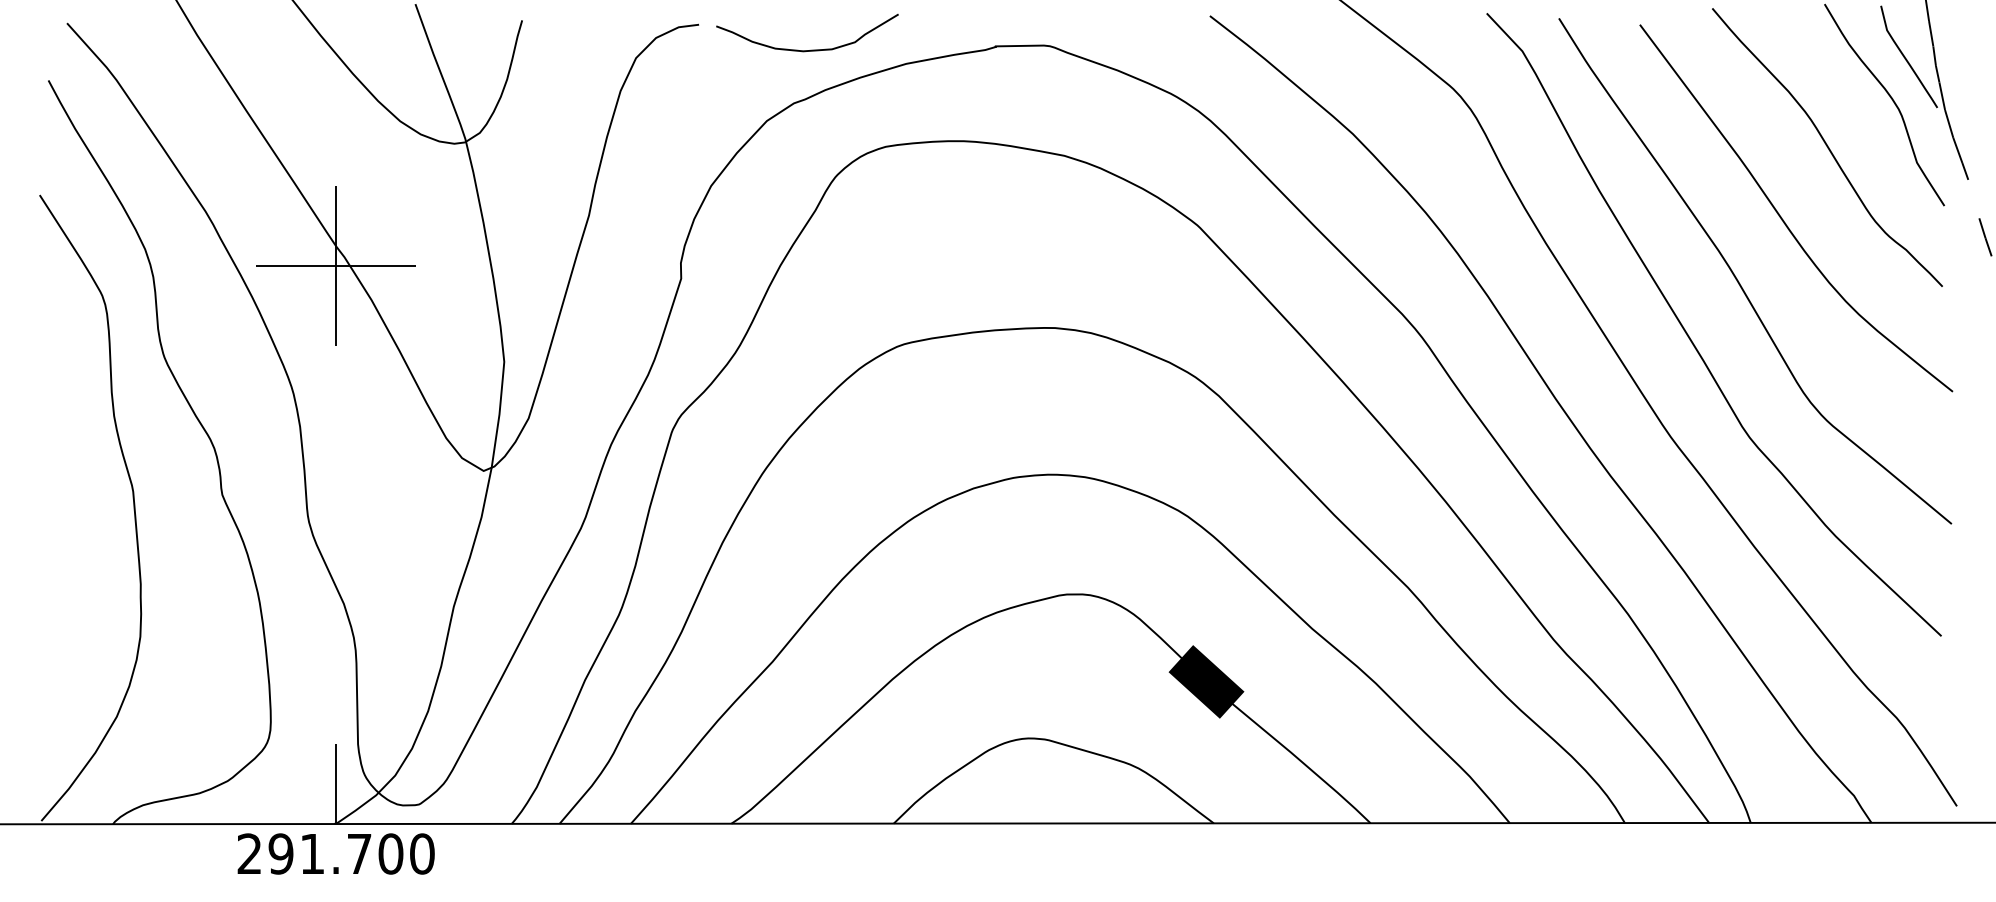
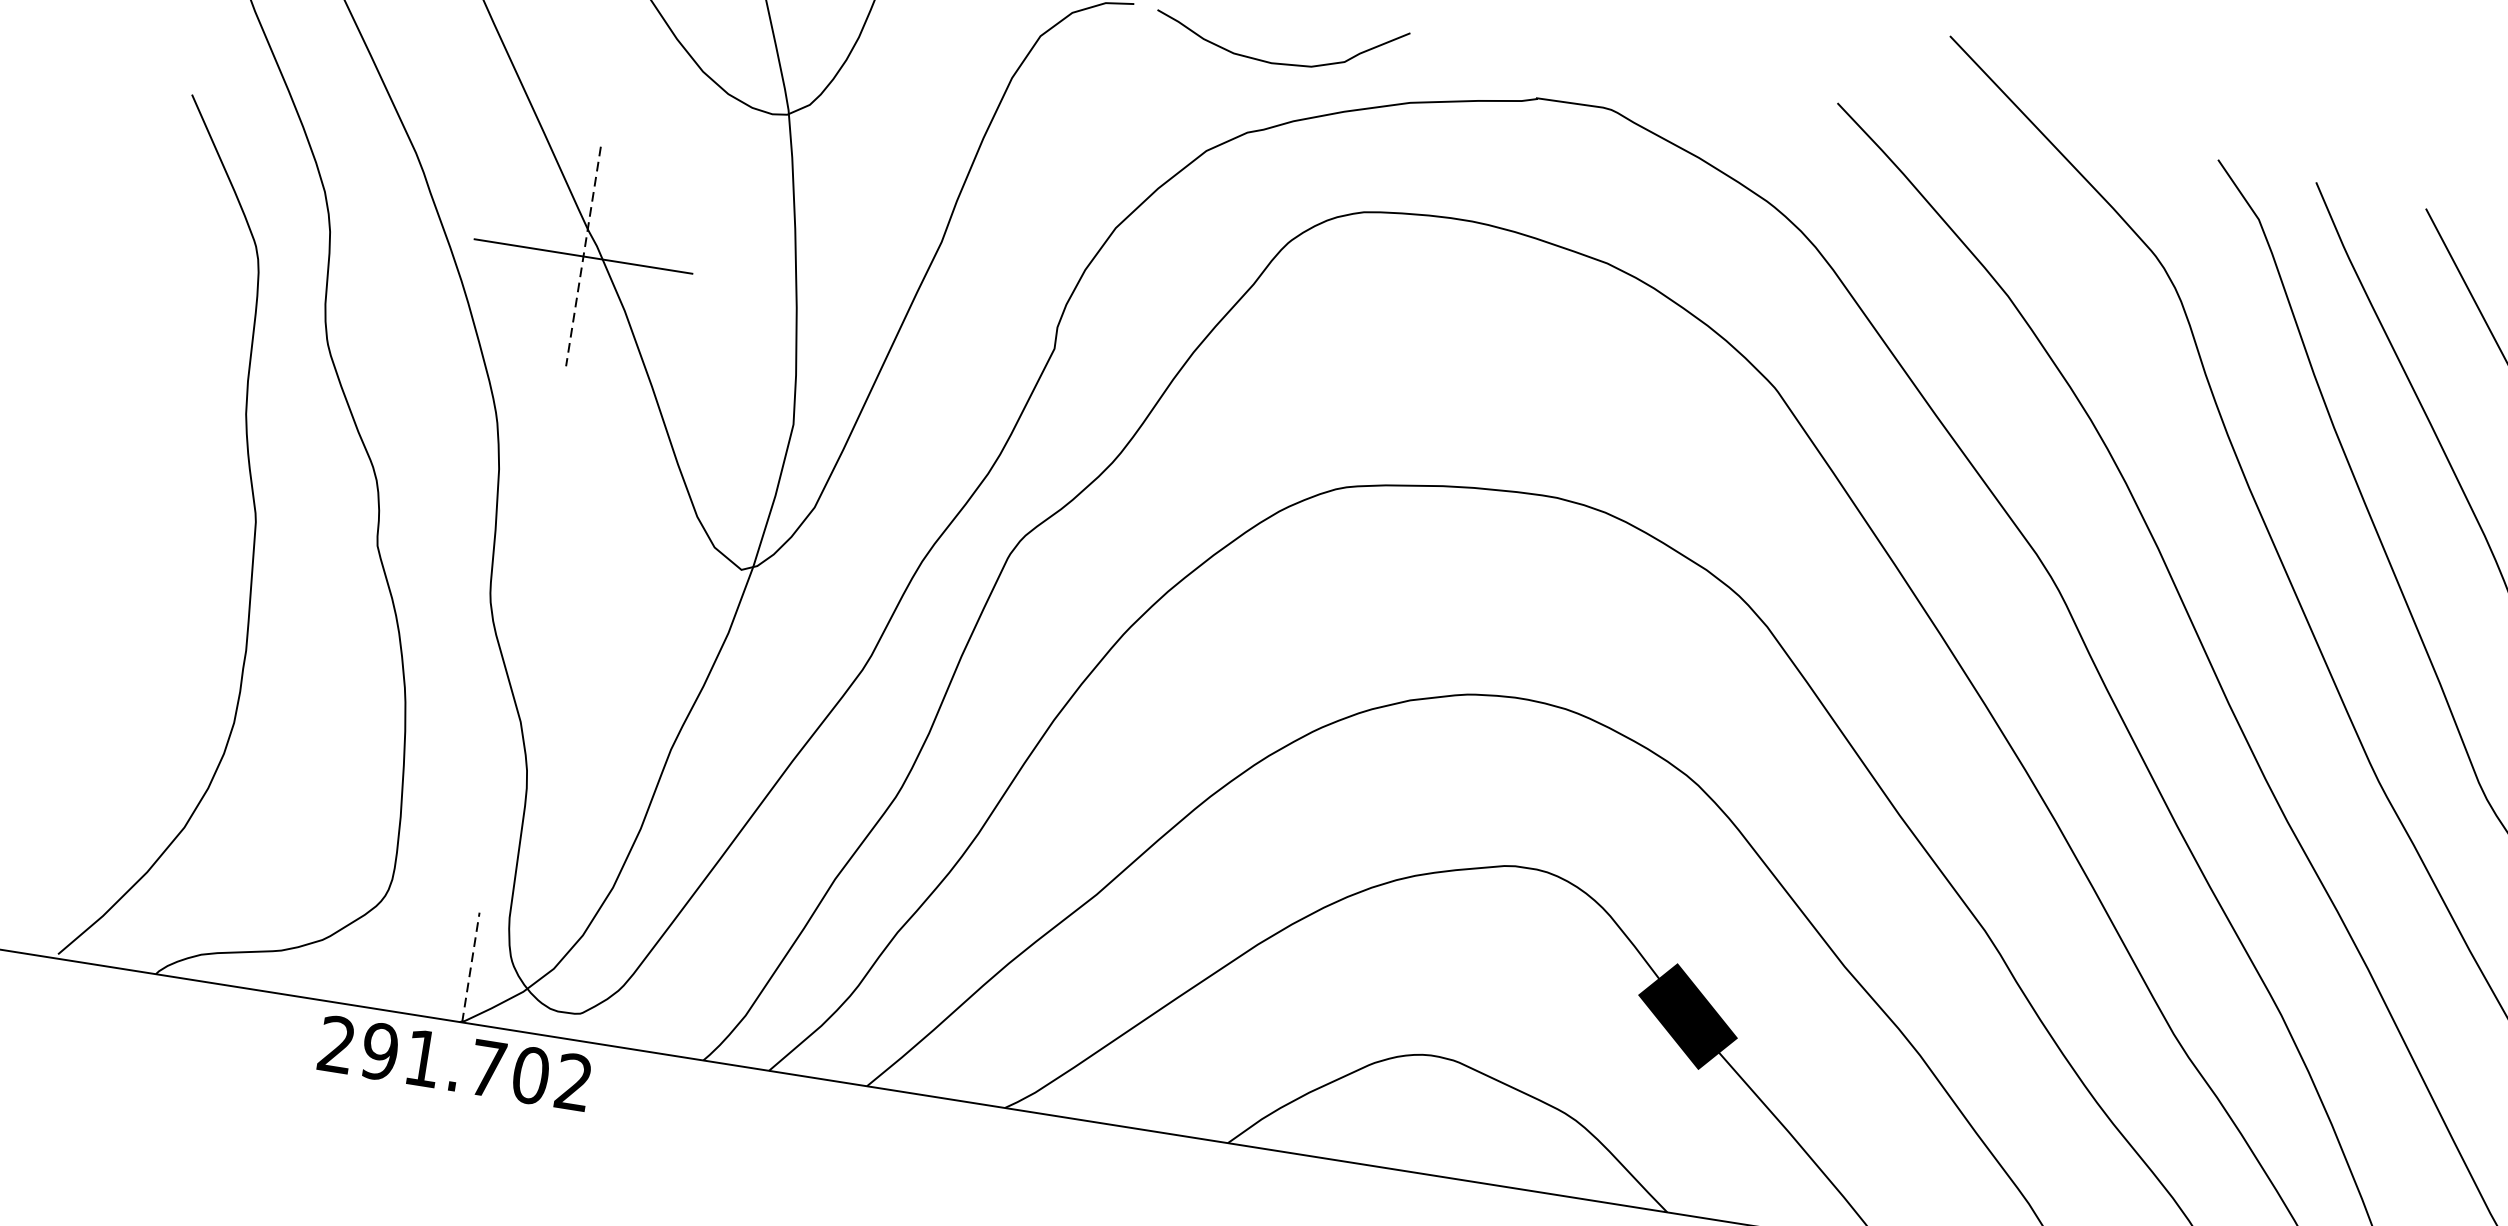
line: (336, 266) -> (583, 257), solid -> dashed
line: (336, 784) -> (471, 968), solid -> dashed
text: (422, 853) -> (574, 1081), 291.700 -> 291.702

